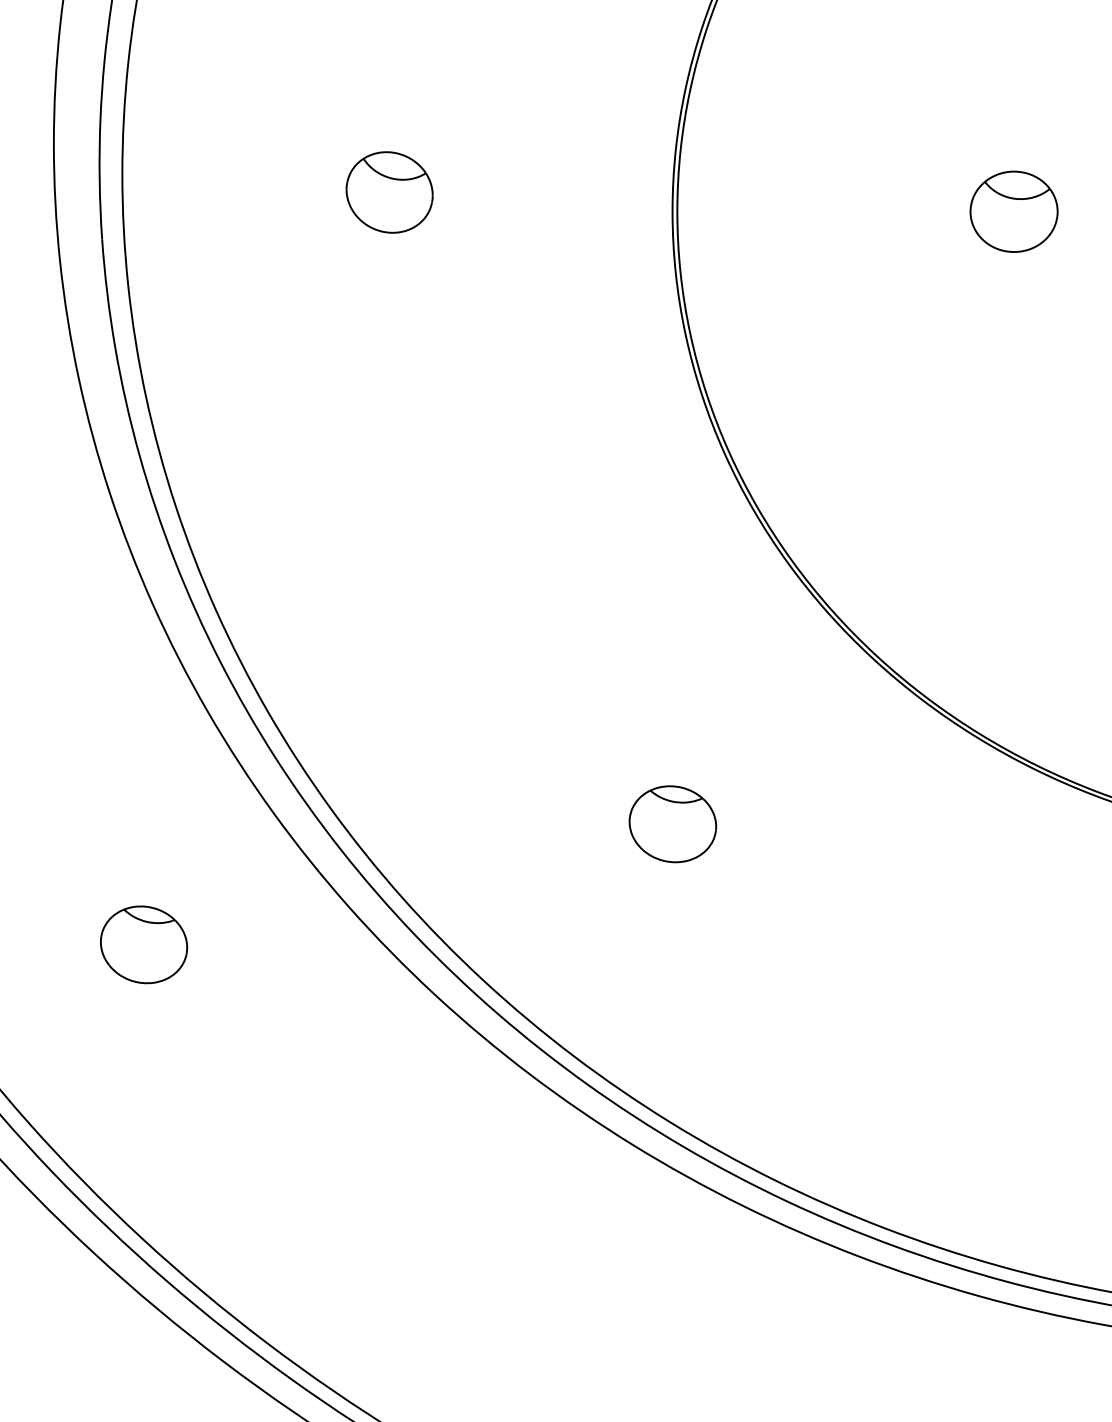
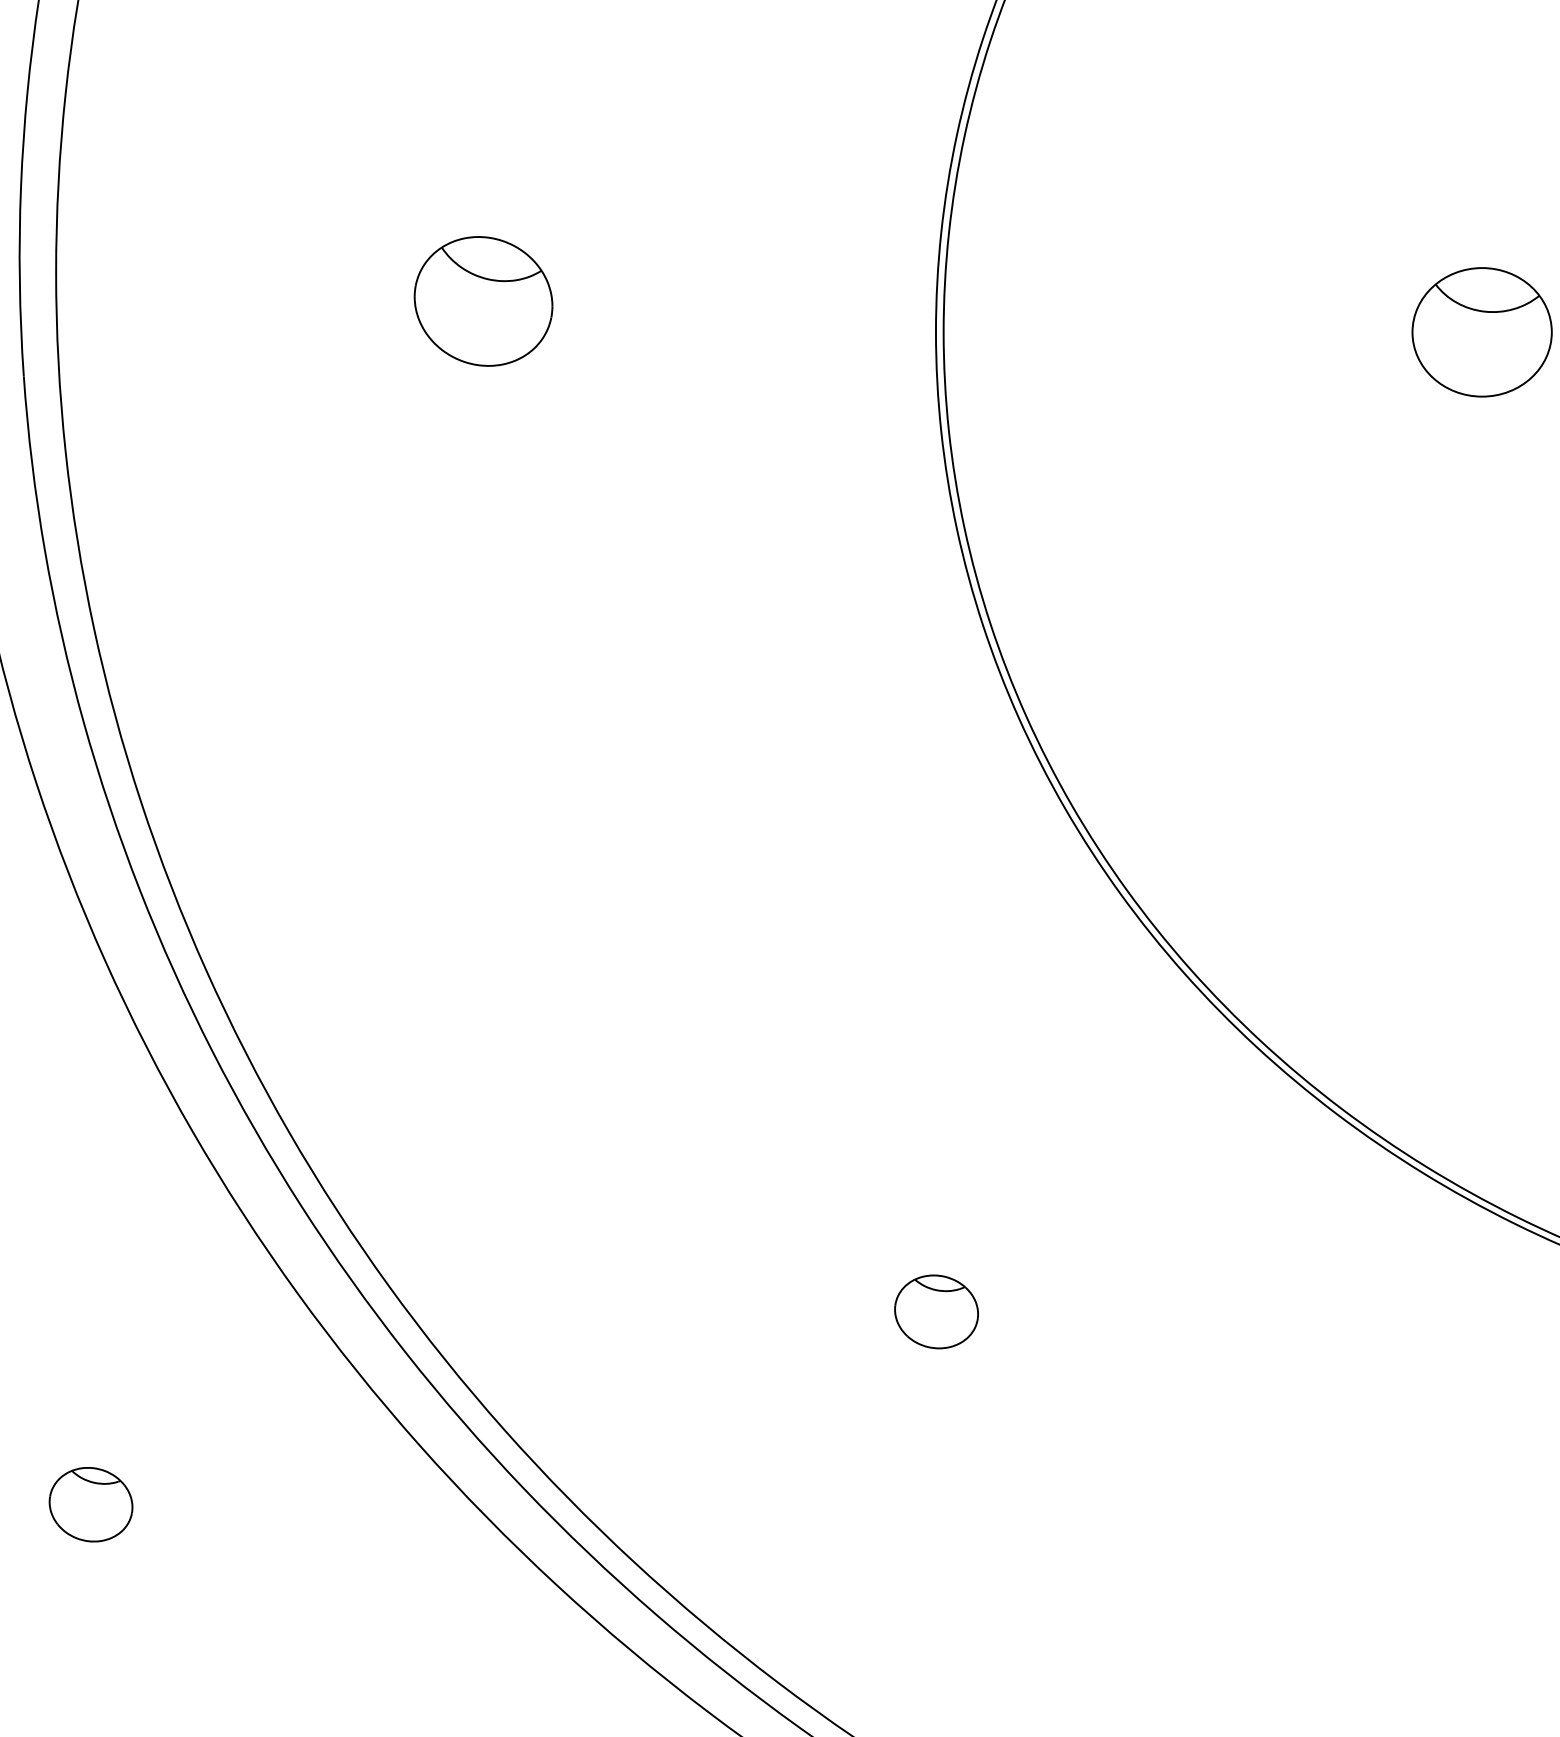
part: (672, 824) -> (935, 1312), size x0.6
part: (144, 944) -> (91, 1504), size x0.6

